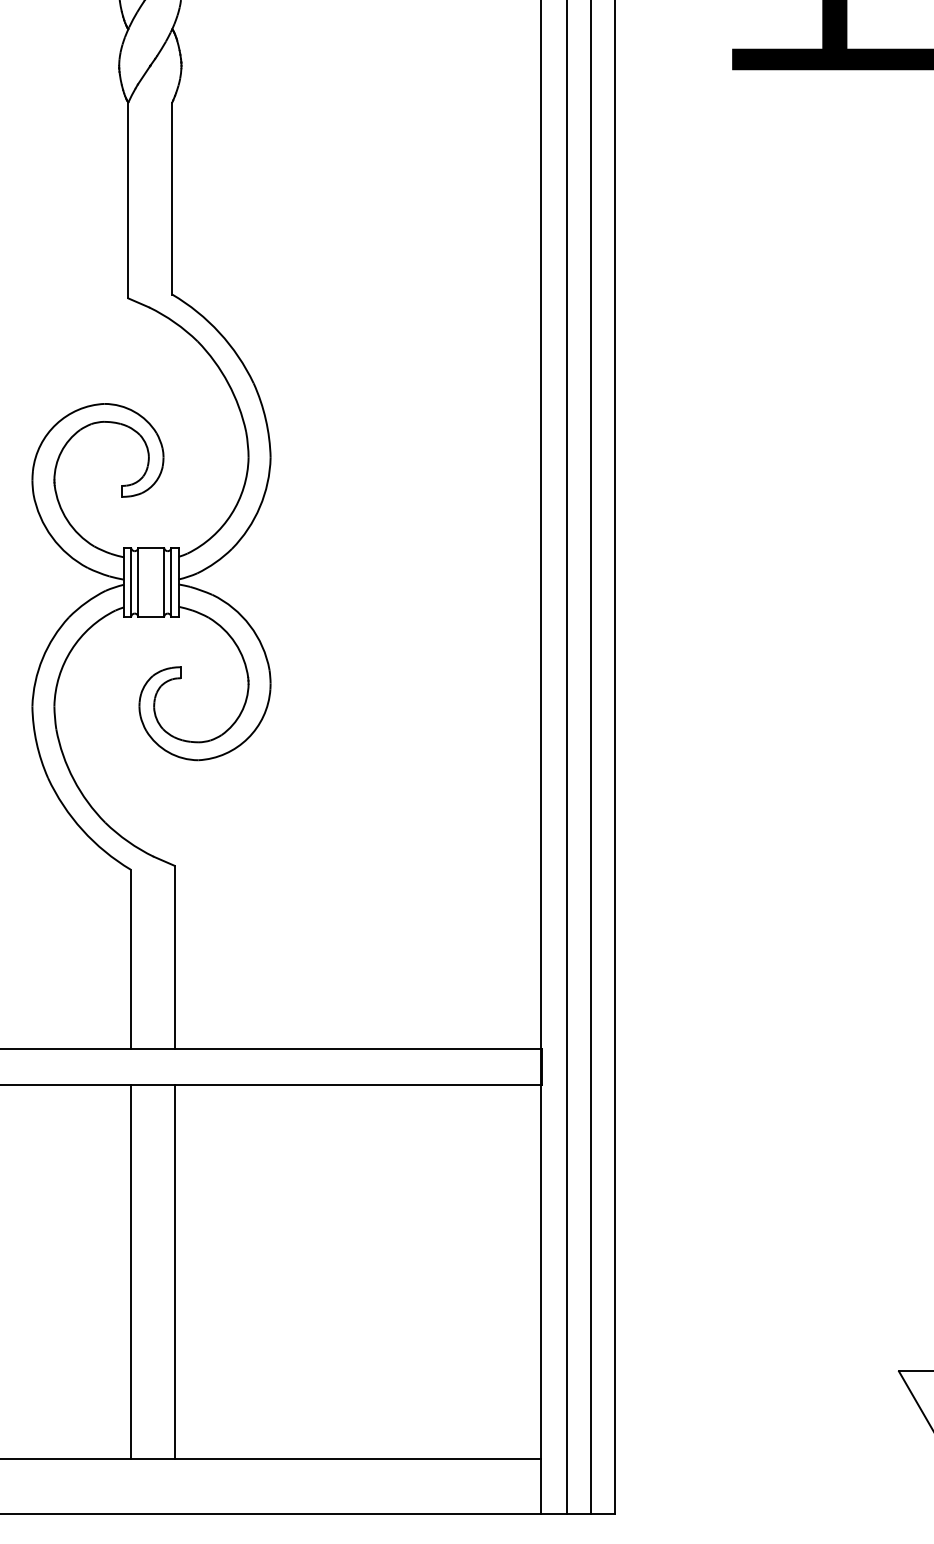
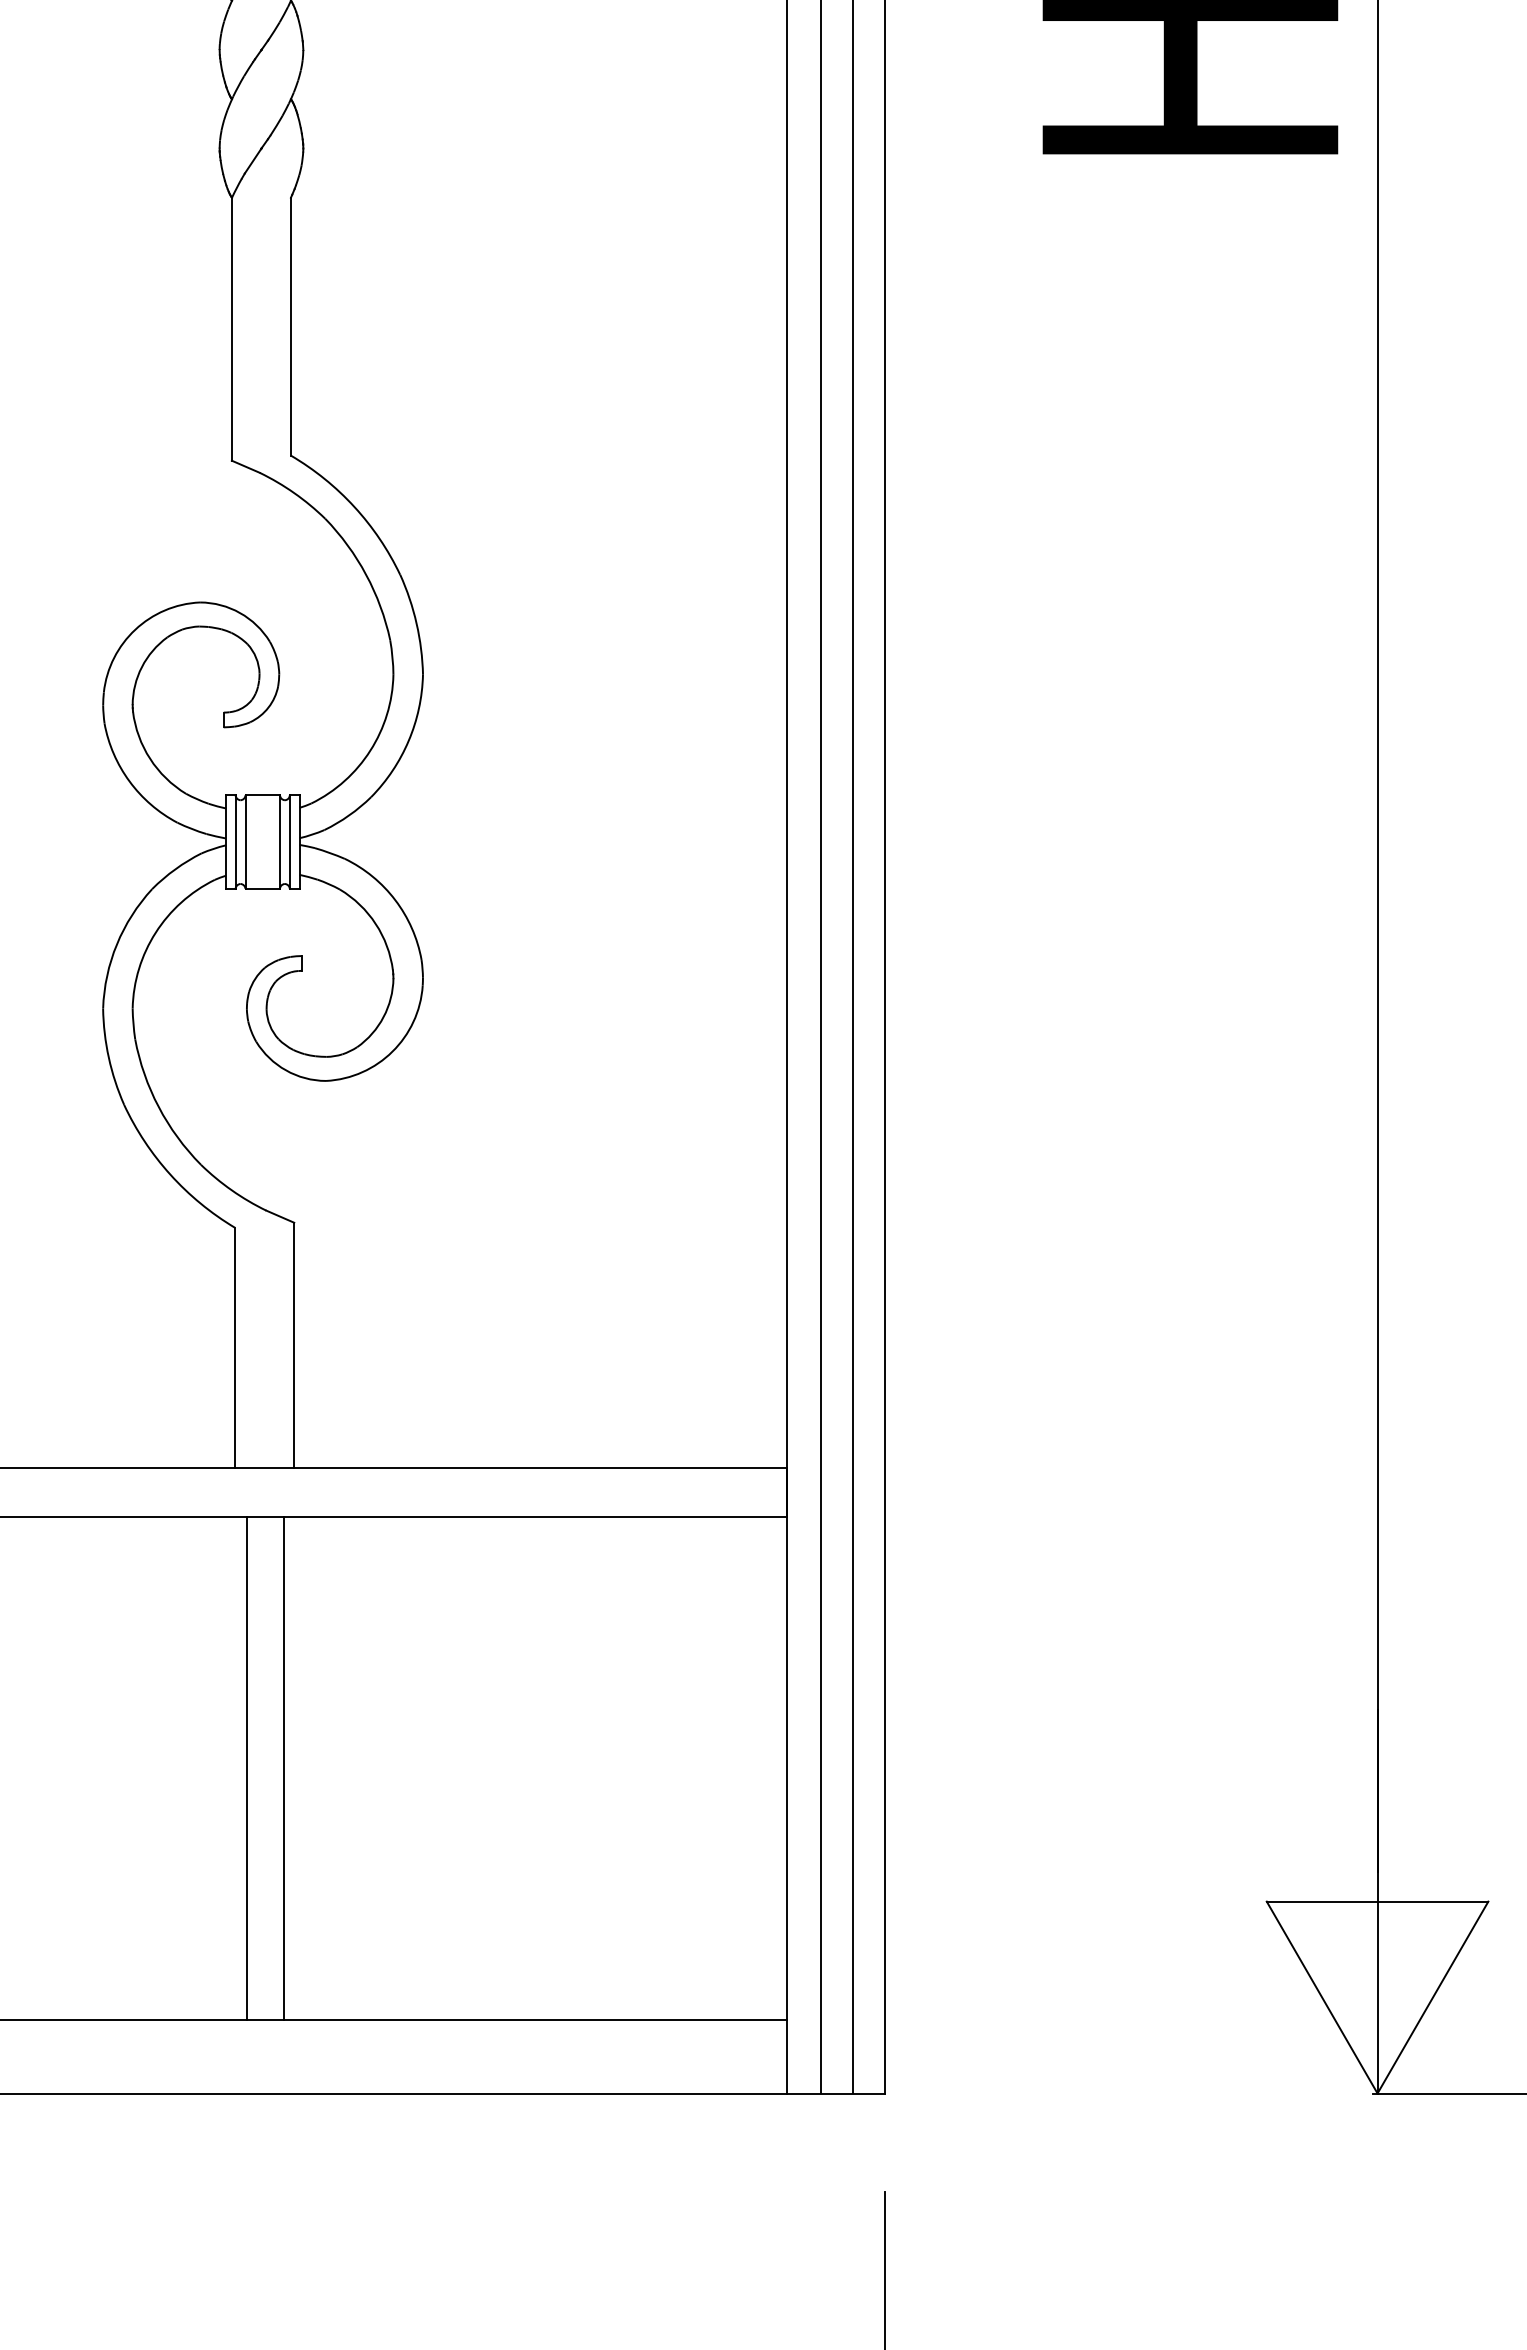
line: (130, 1272) -> (284, 1768), moved
line: (174, 1272) -> (247, 1768), moved

